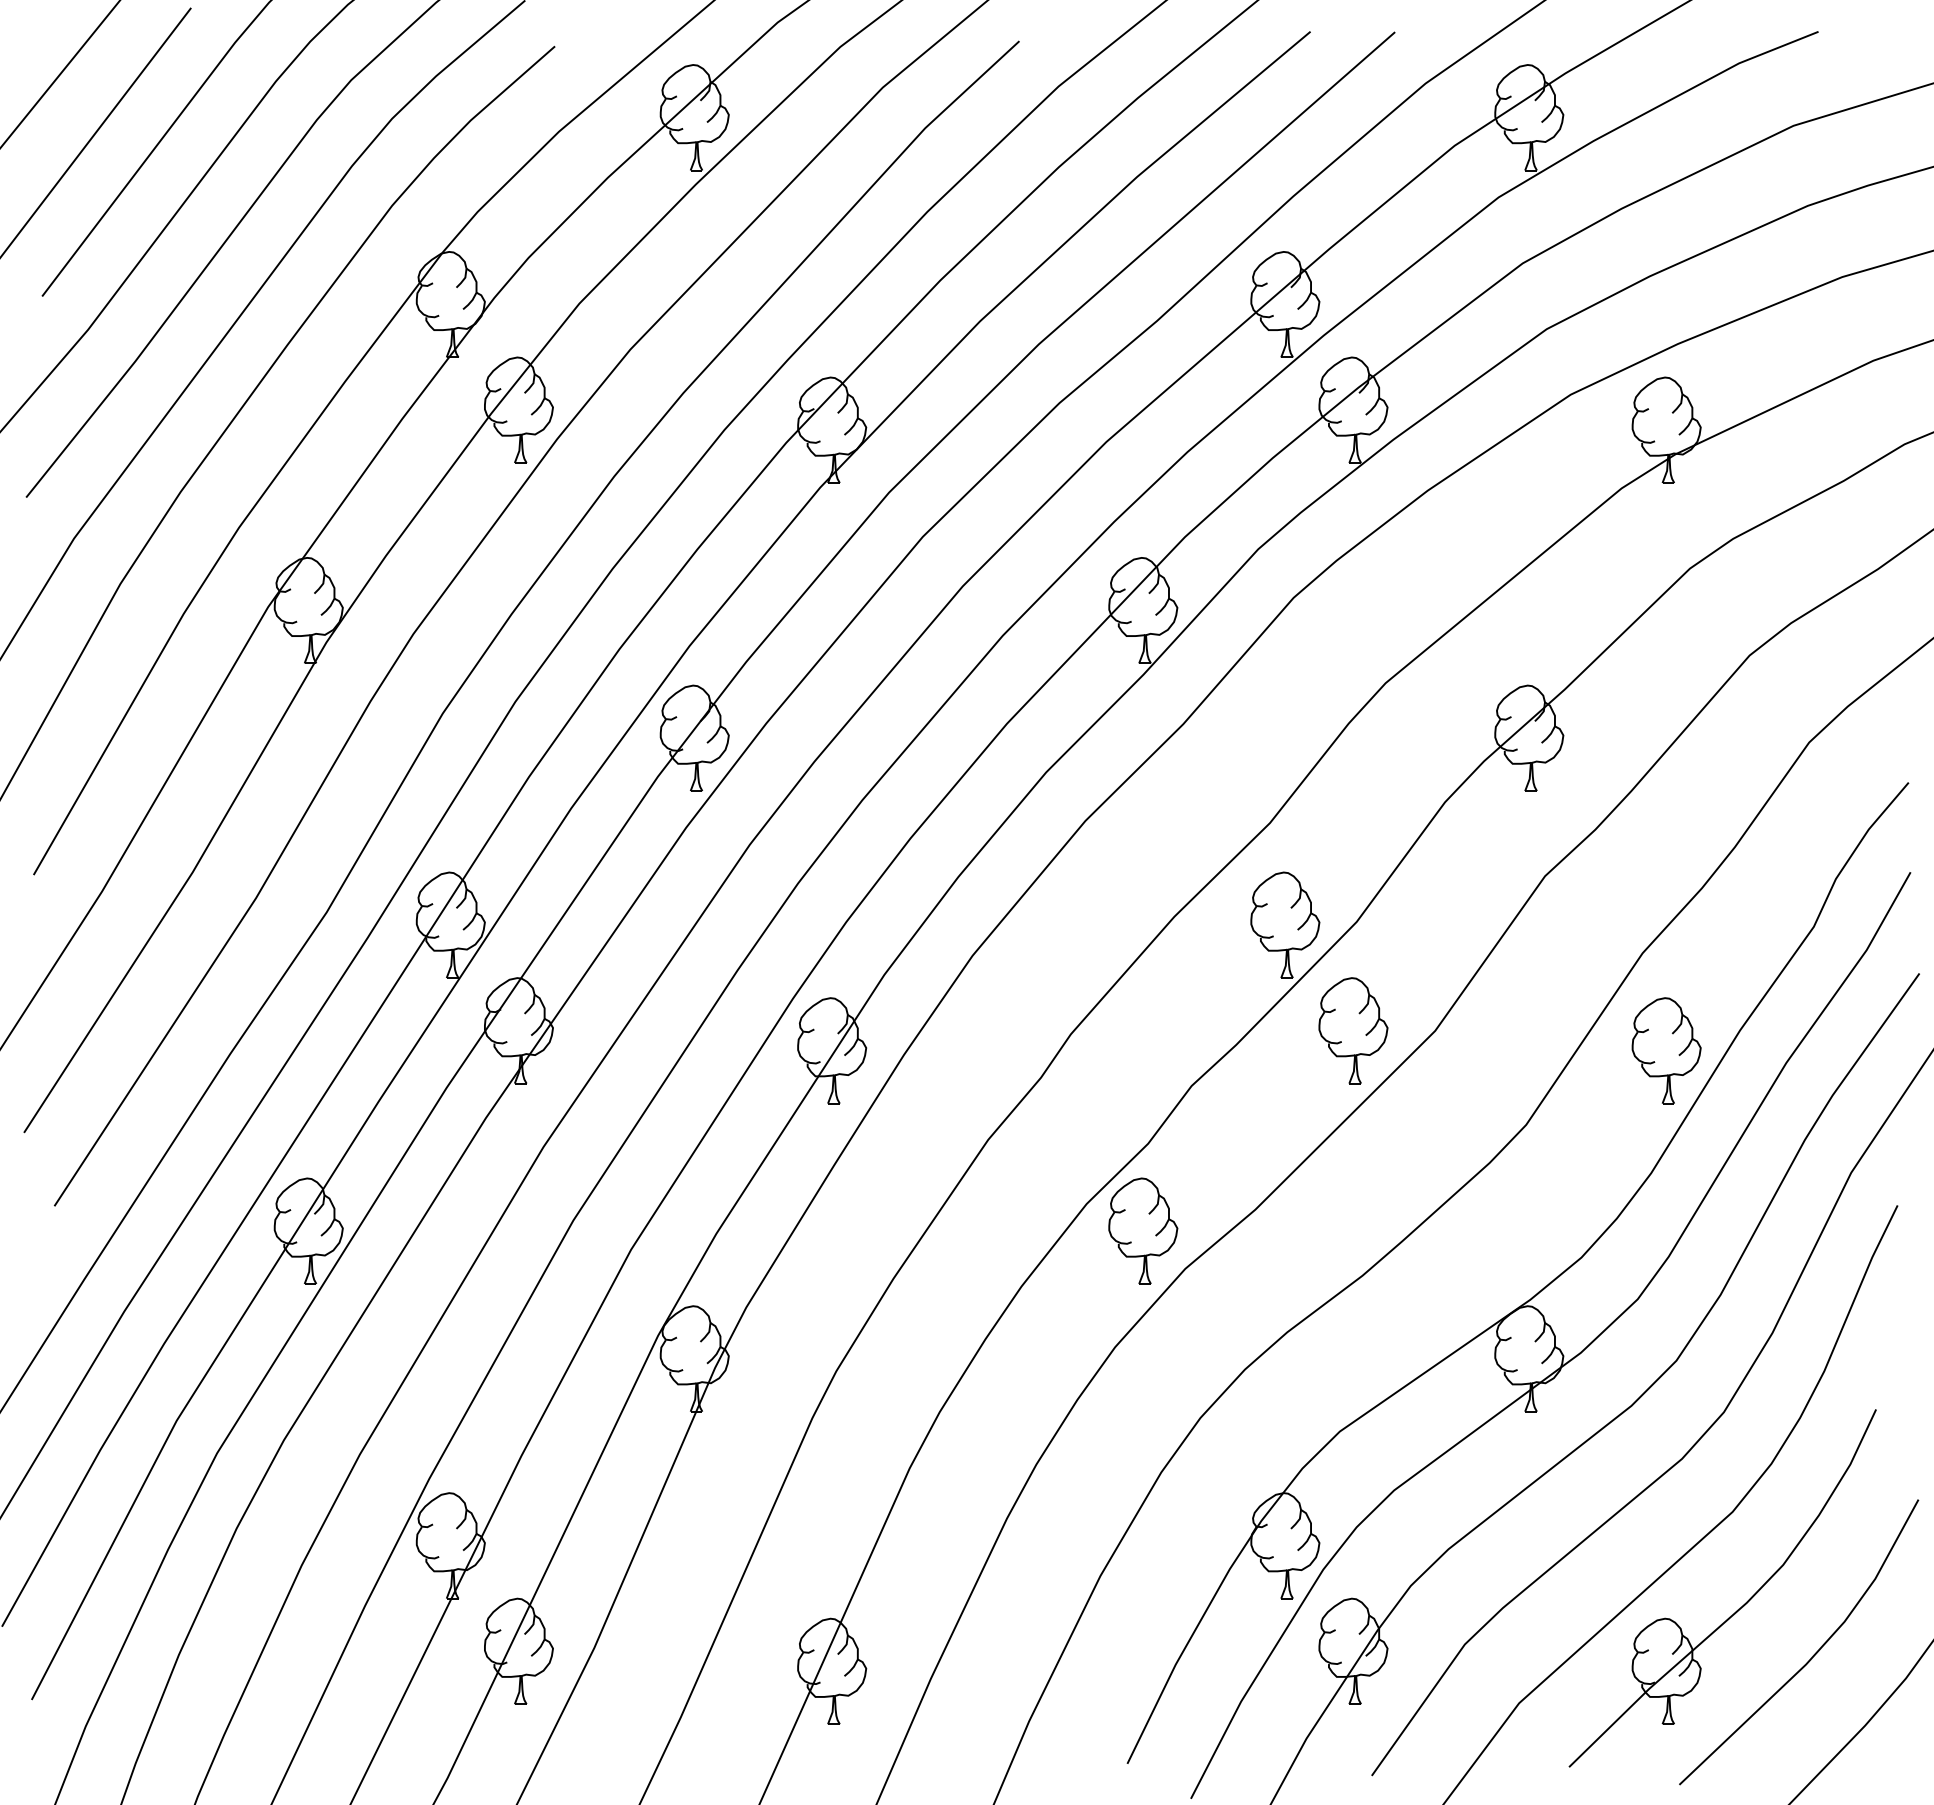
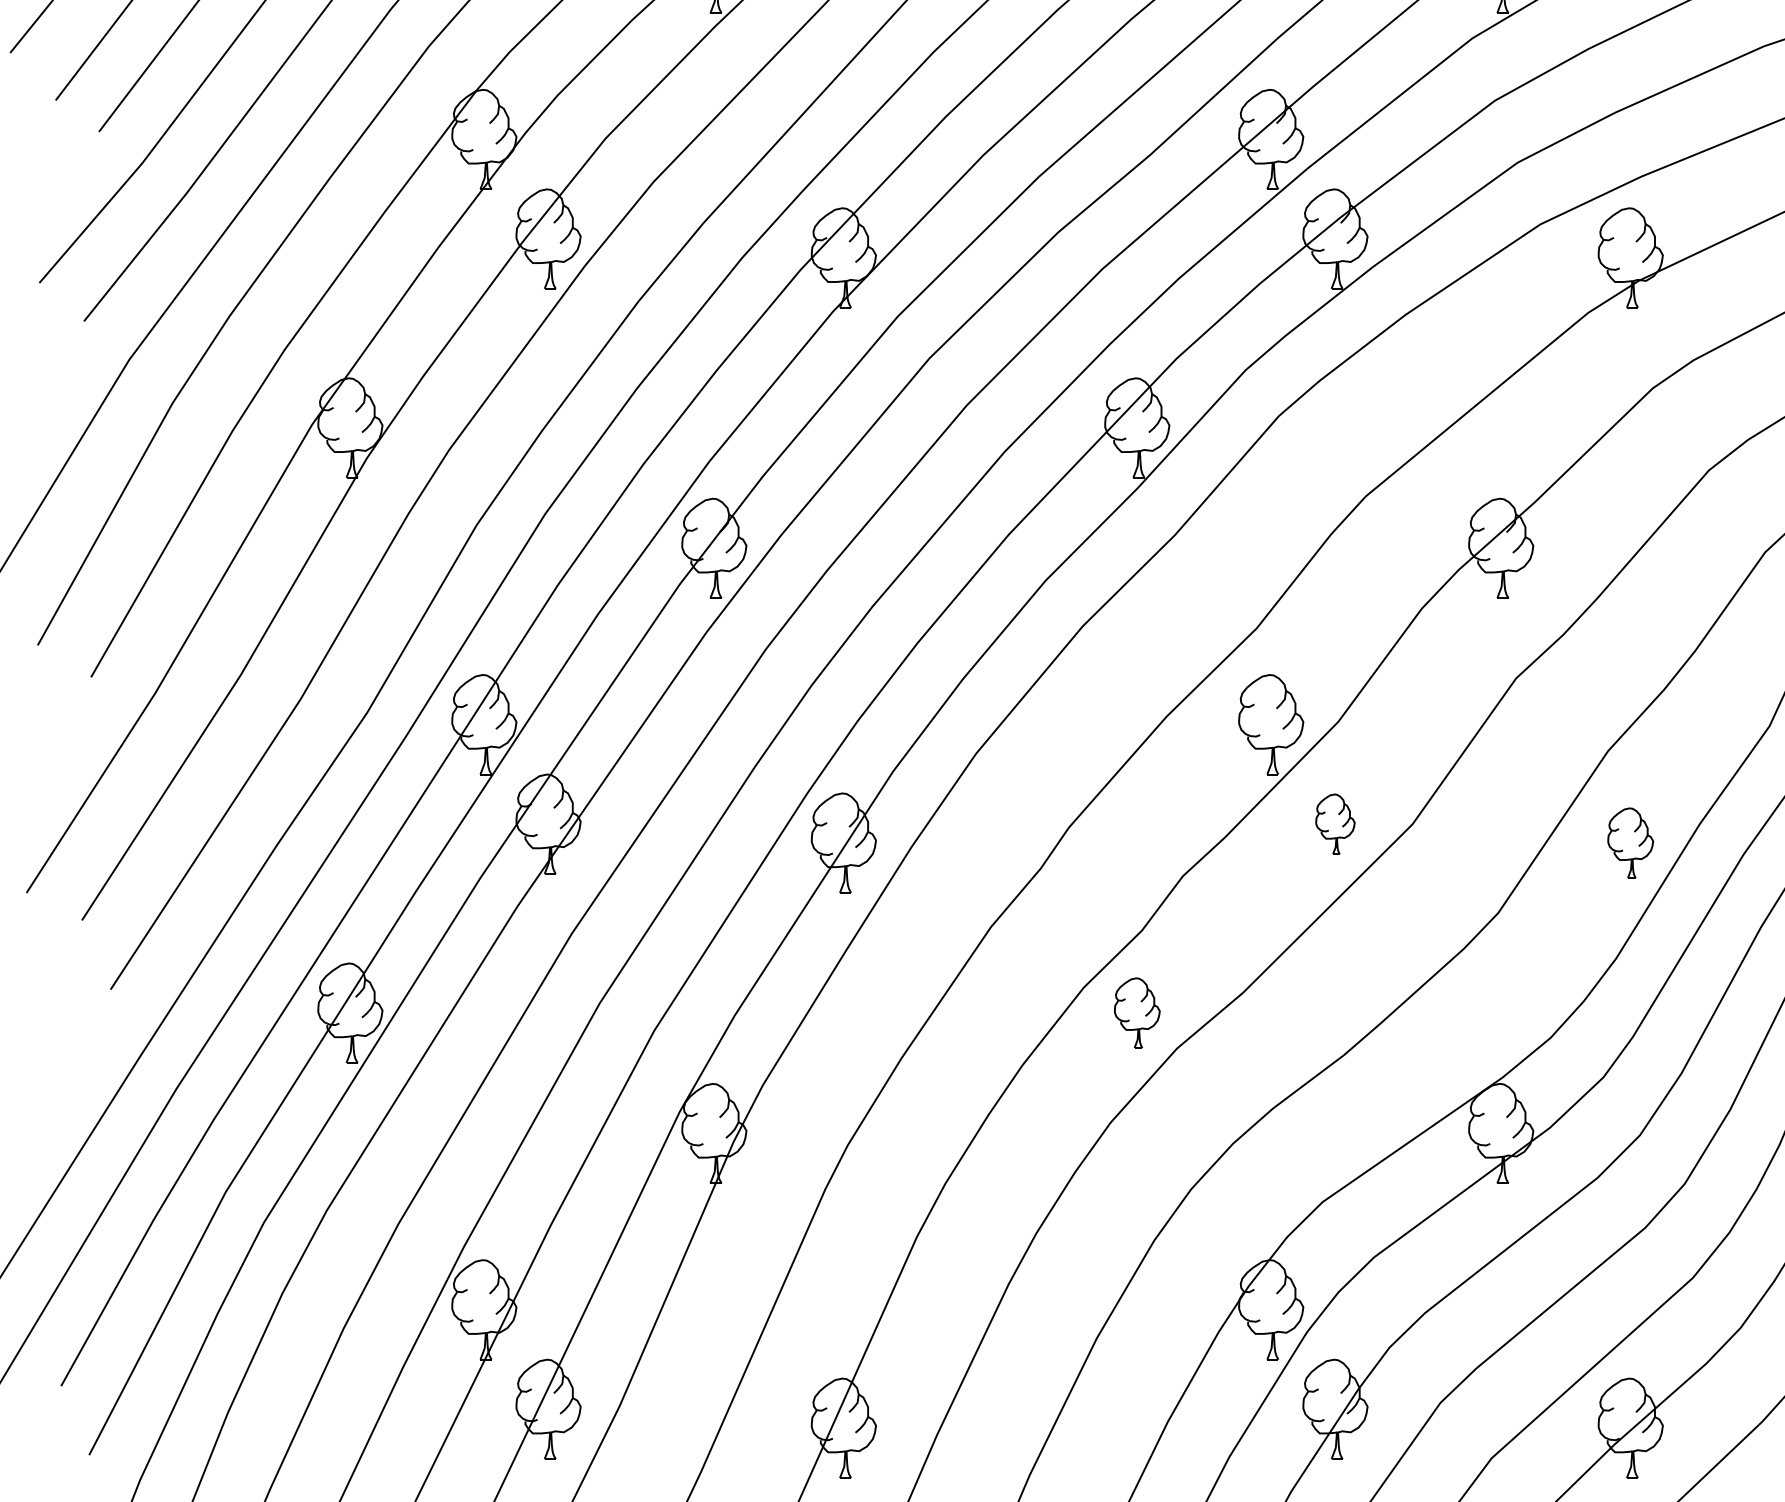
part: (1353, 1030) -> (1335, 823), size x0.6
part: (1666, 1050) -> (1630, 842), size x0.7
part: (1143, 1230) -> (1137, 1012), size x0.7

